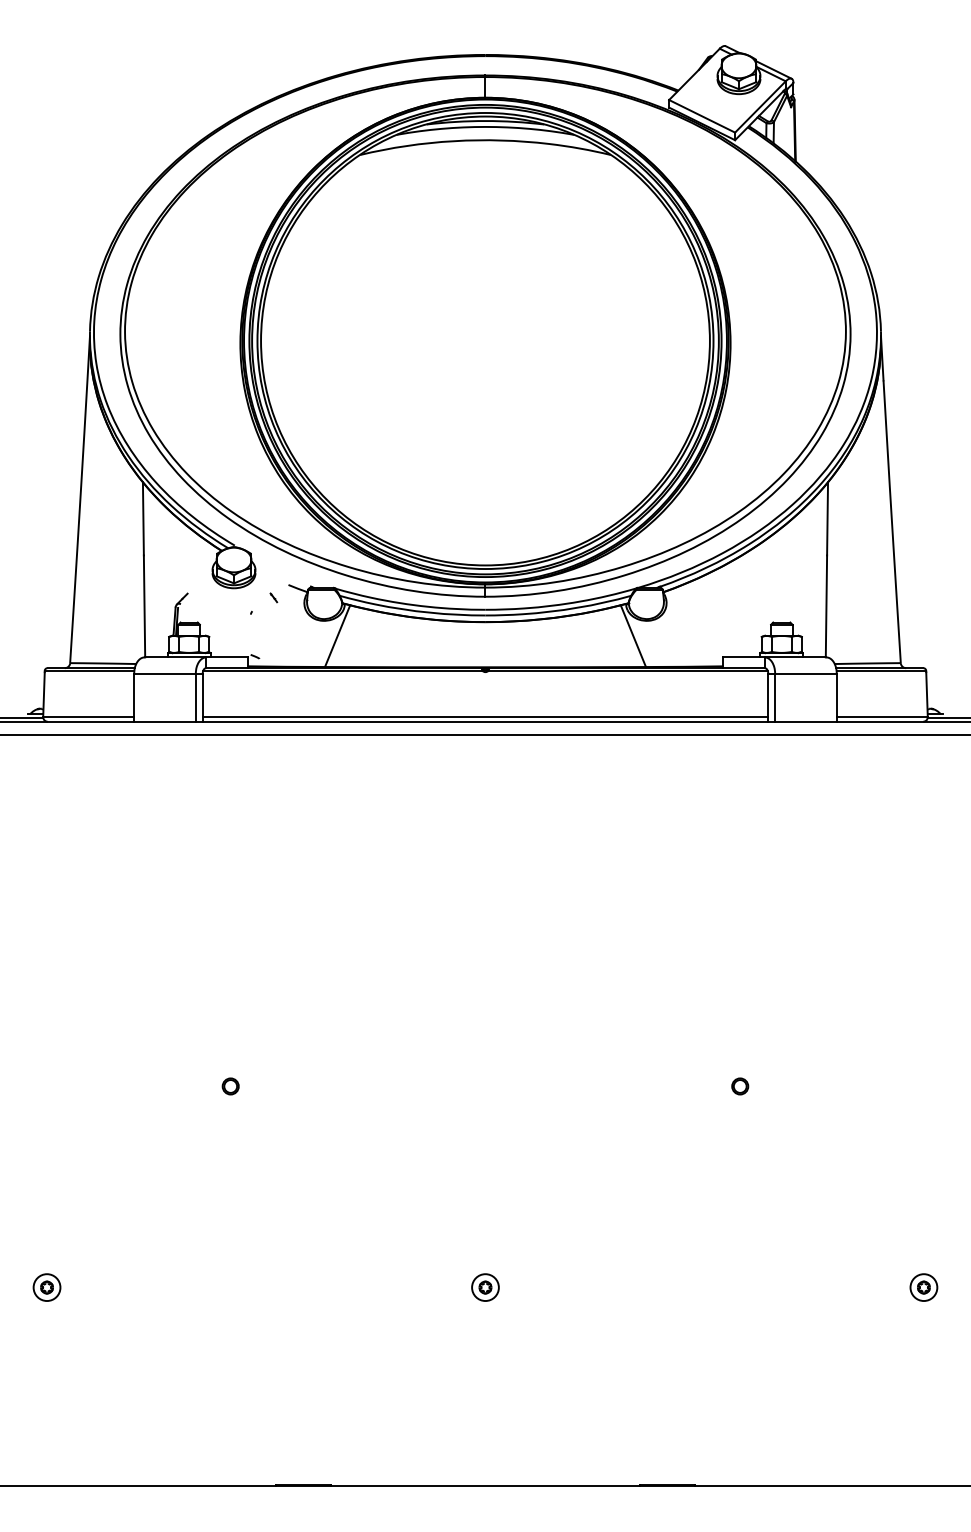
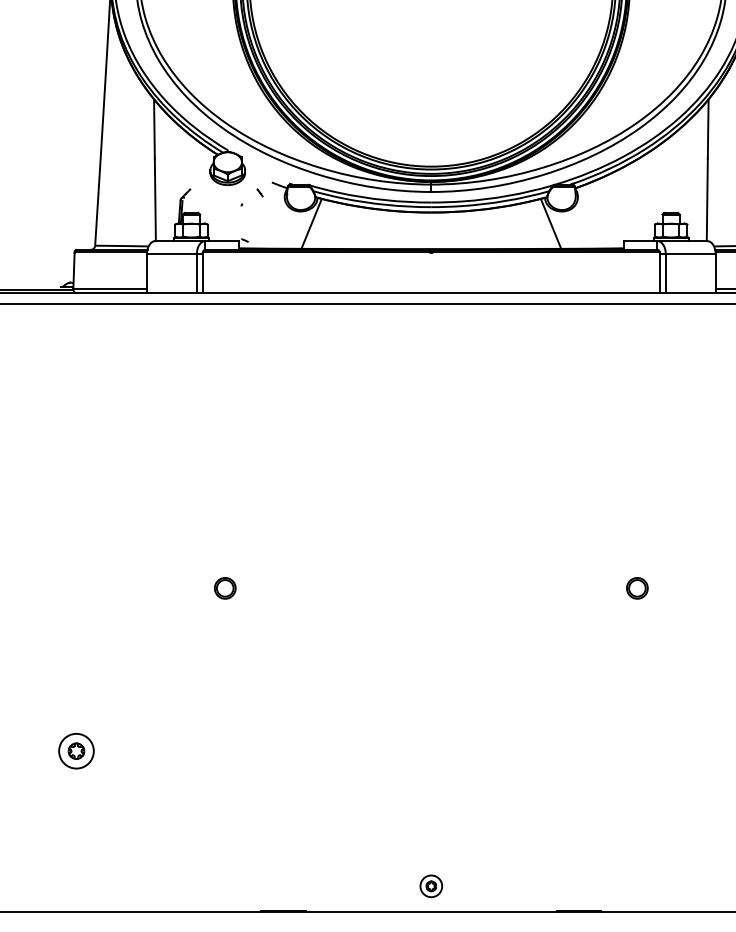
line: (485, 716) -> (431, 288), removed
circle: (230, 1086) -> (224, 588), size x1.6
circle: (740, 1086) -> (637, 588), size x1.6
part: (46, 1287) -> (76, 751), size x1.6
part: (485, 1287) -> (431, 886), moved

